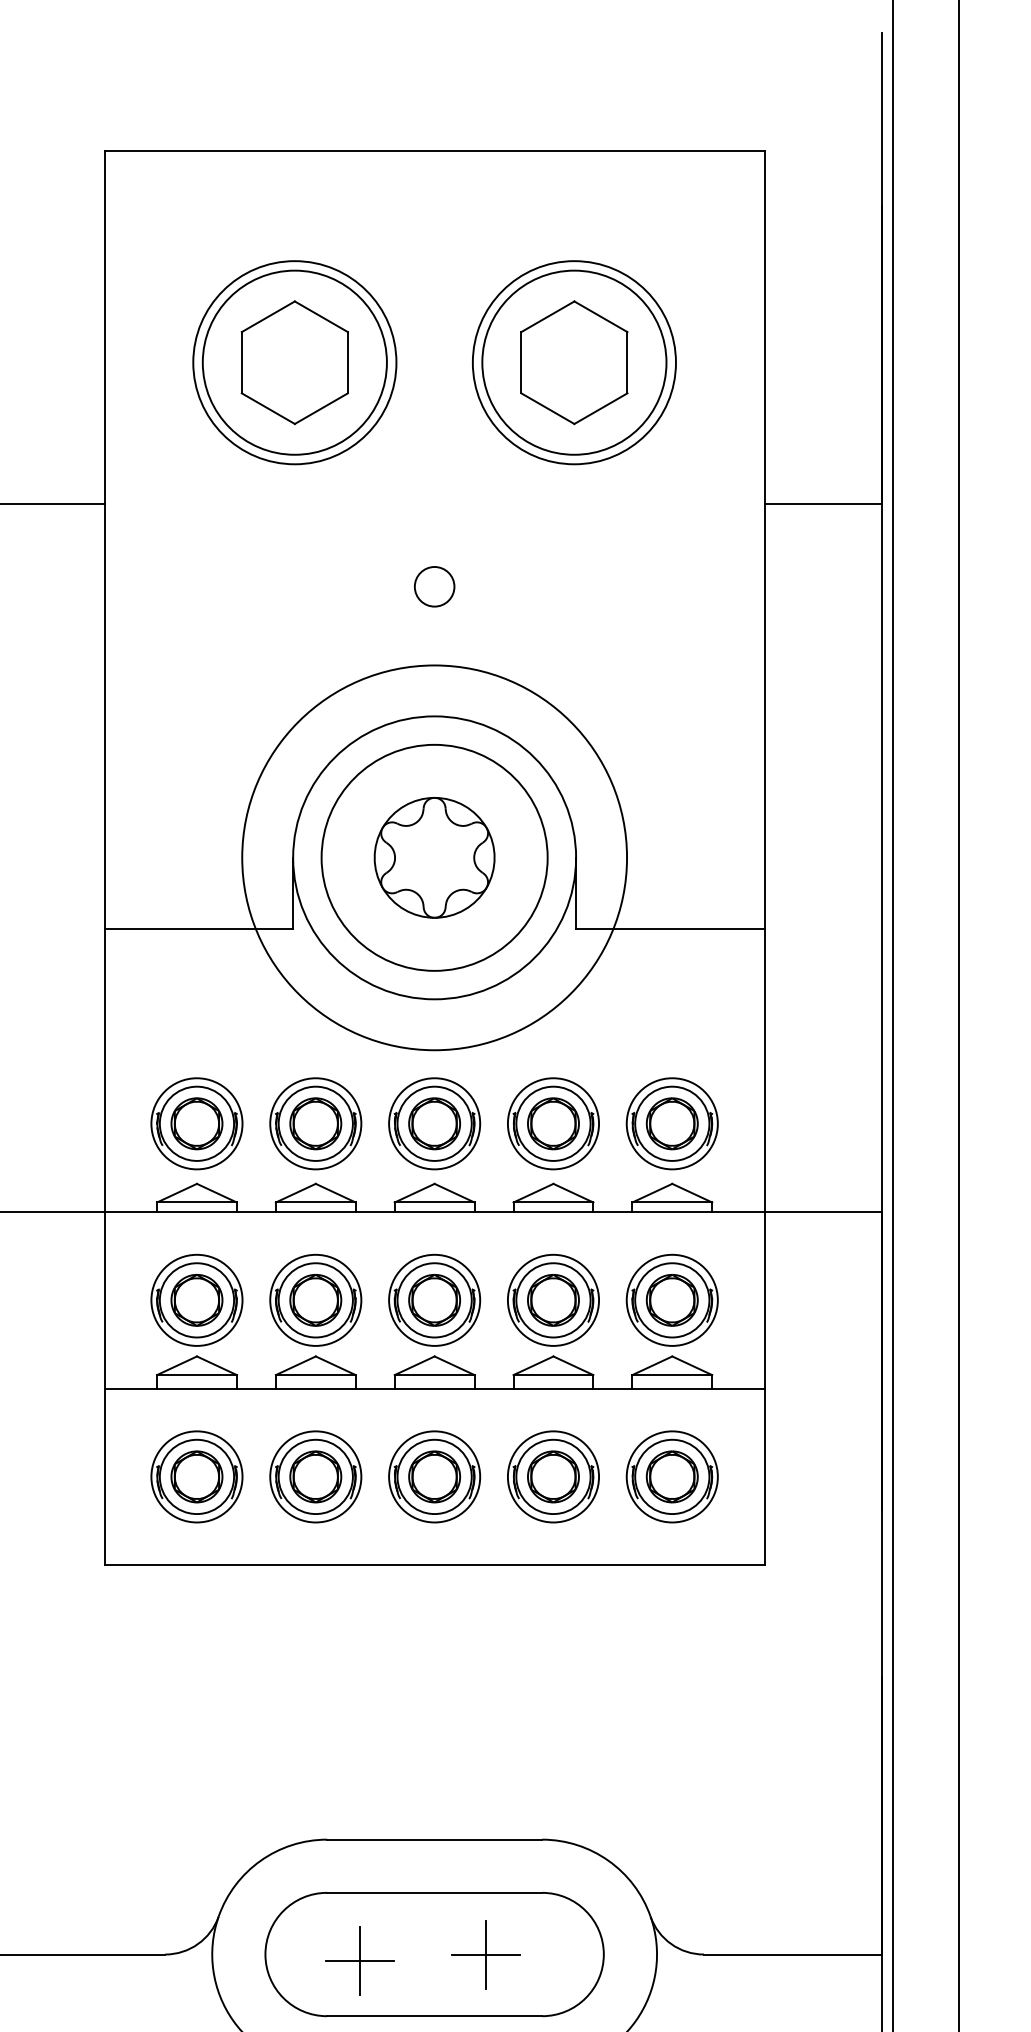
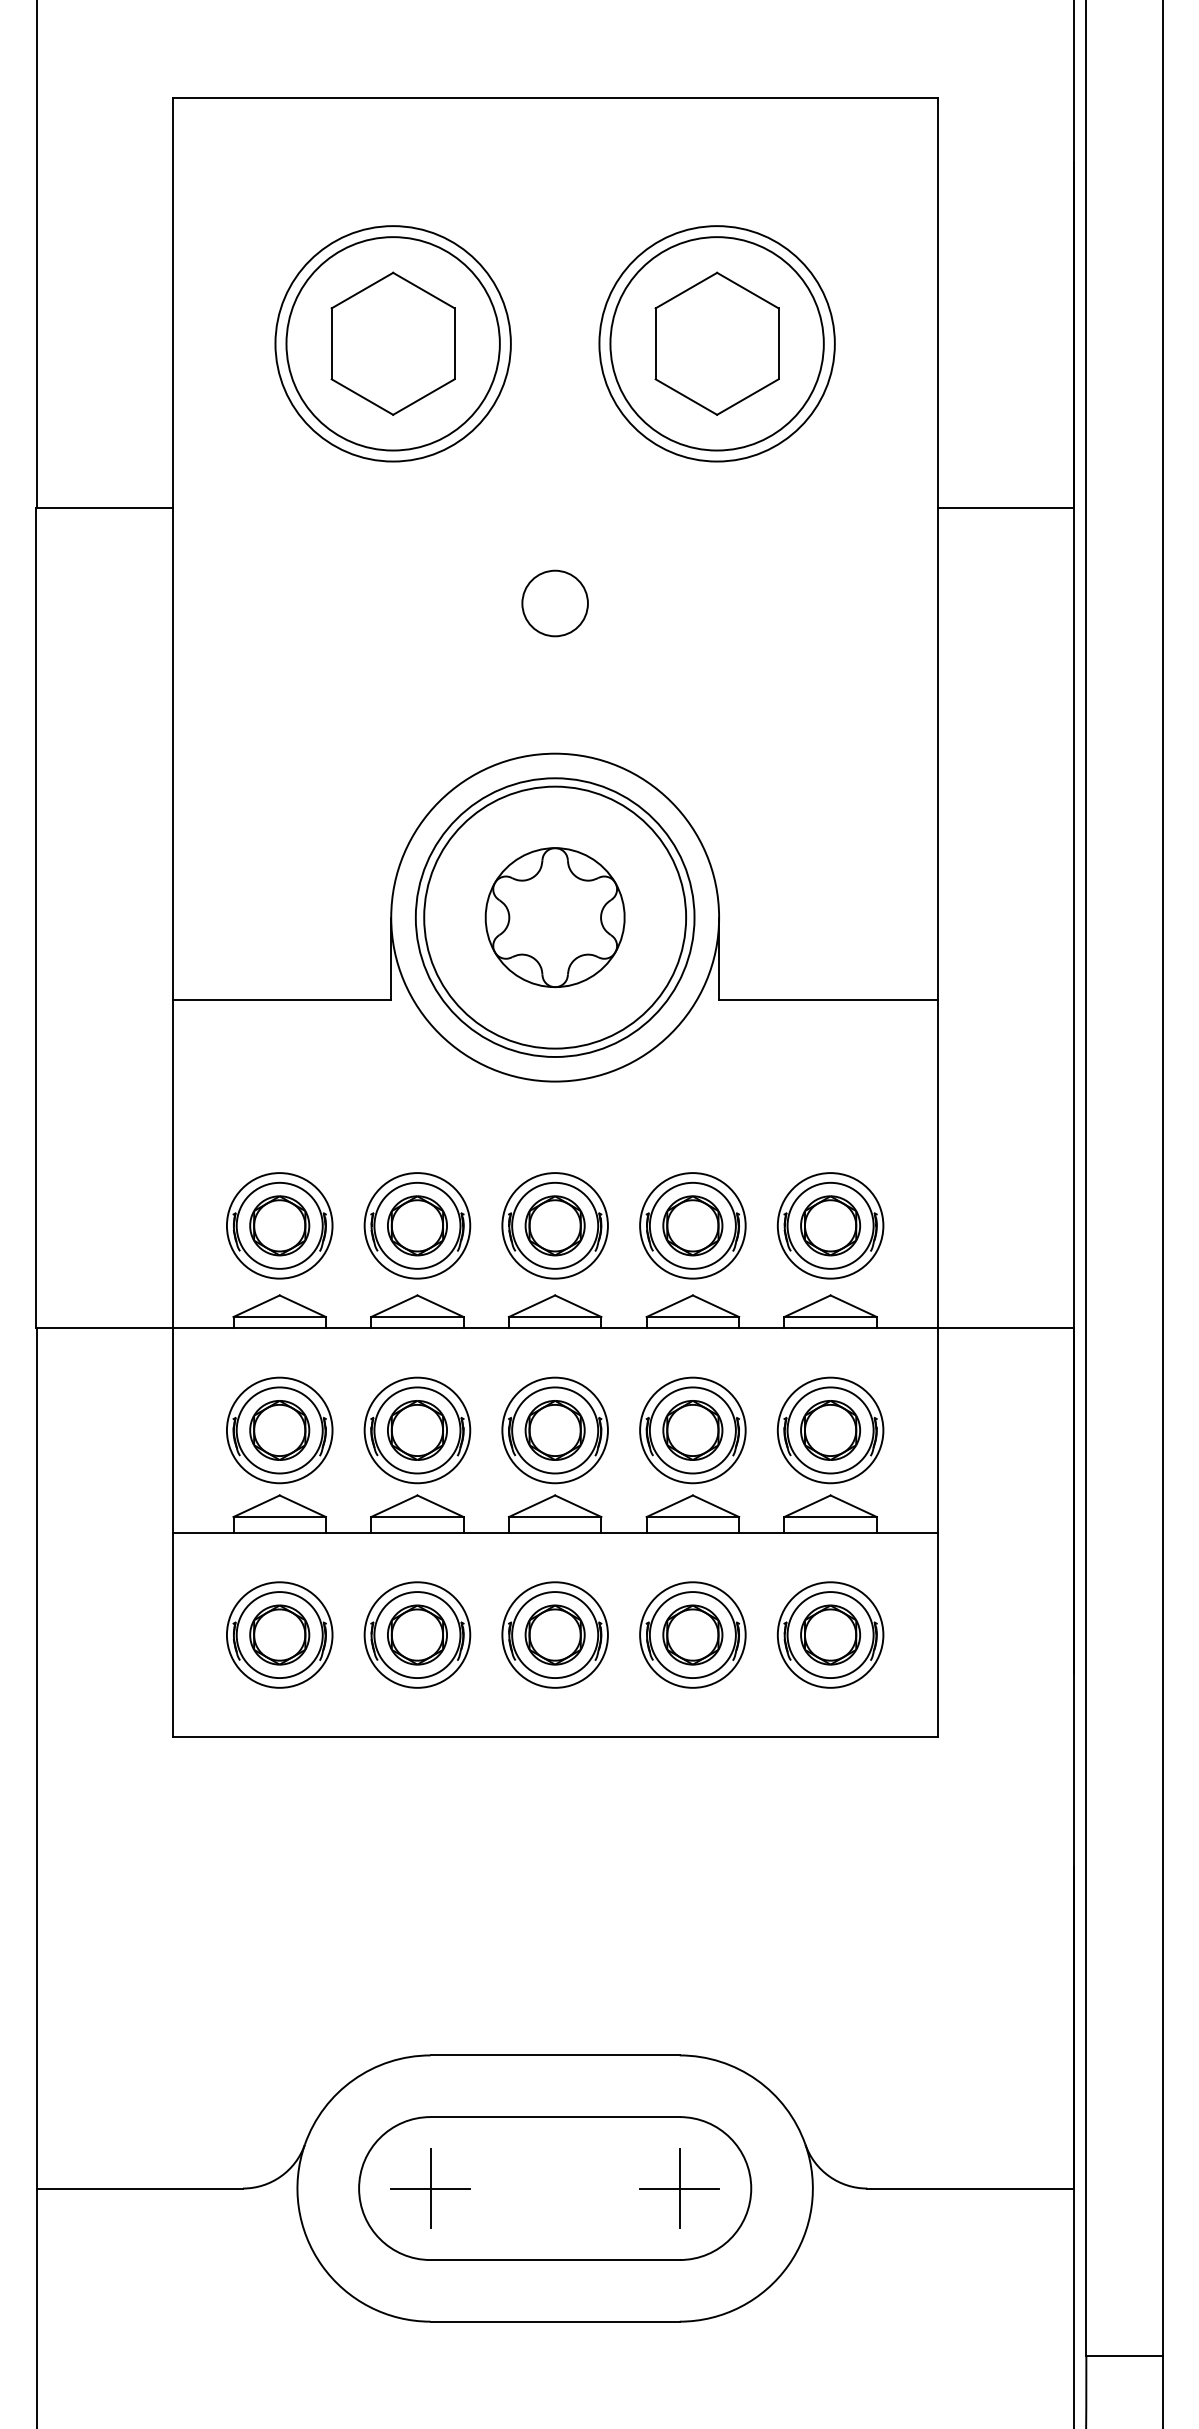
circle: (434, 586) -> (554, 603), size x1.43
circle: (434, 857) -> (554, 917), size x0.62
part: (485, 1955) -> (679, 2188), moved
part: (359, 1961) -> (430, 2188), moved

